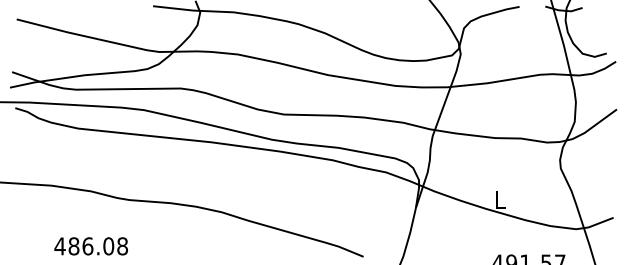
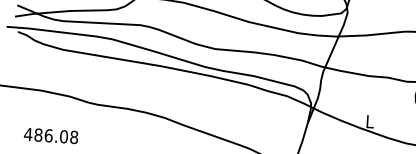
text: (90, 246) -> (50, 136), moved

